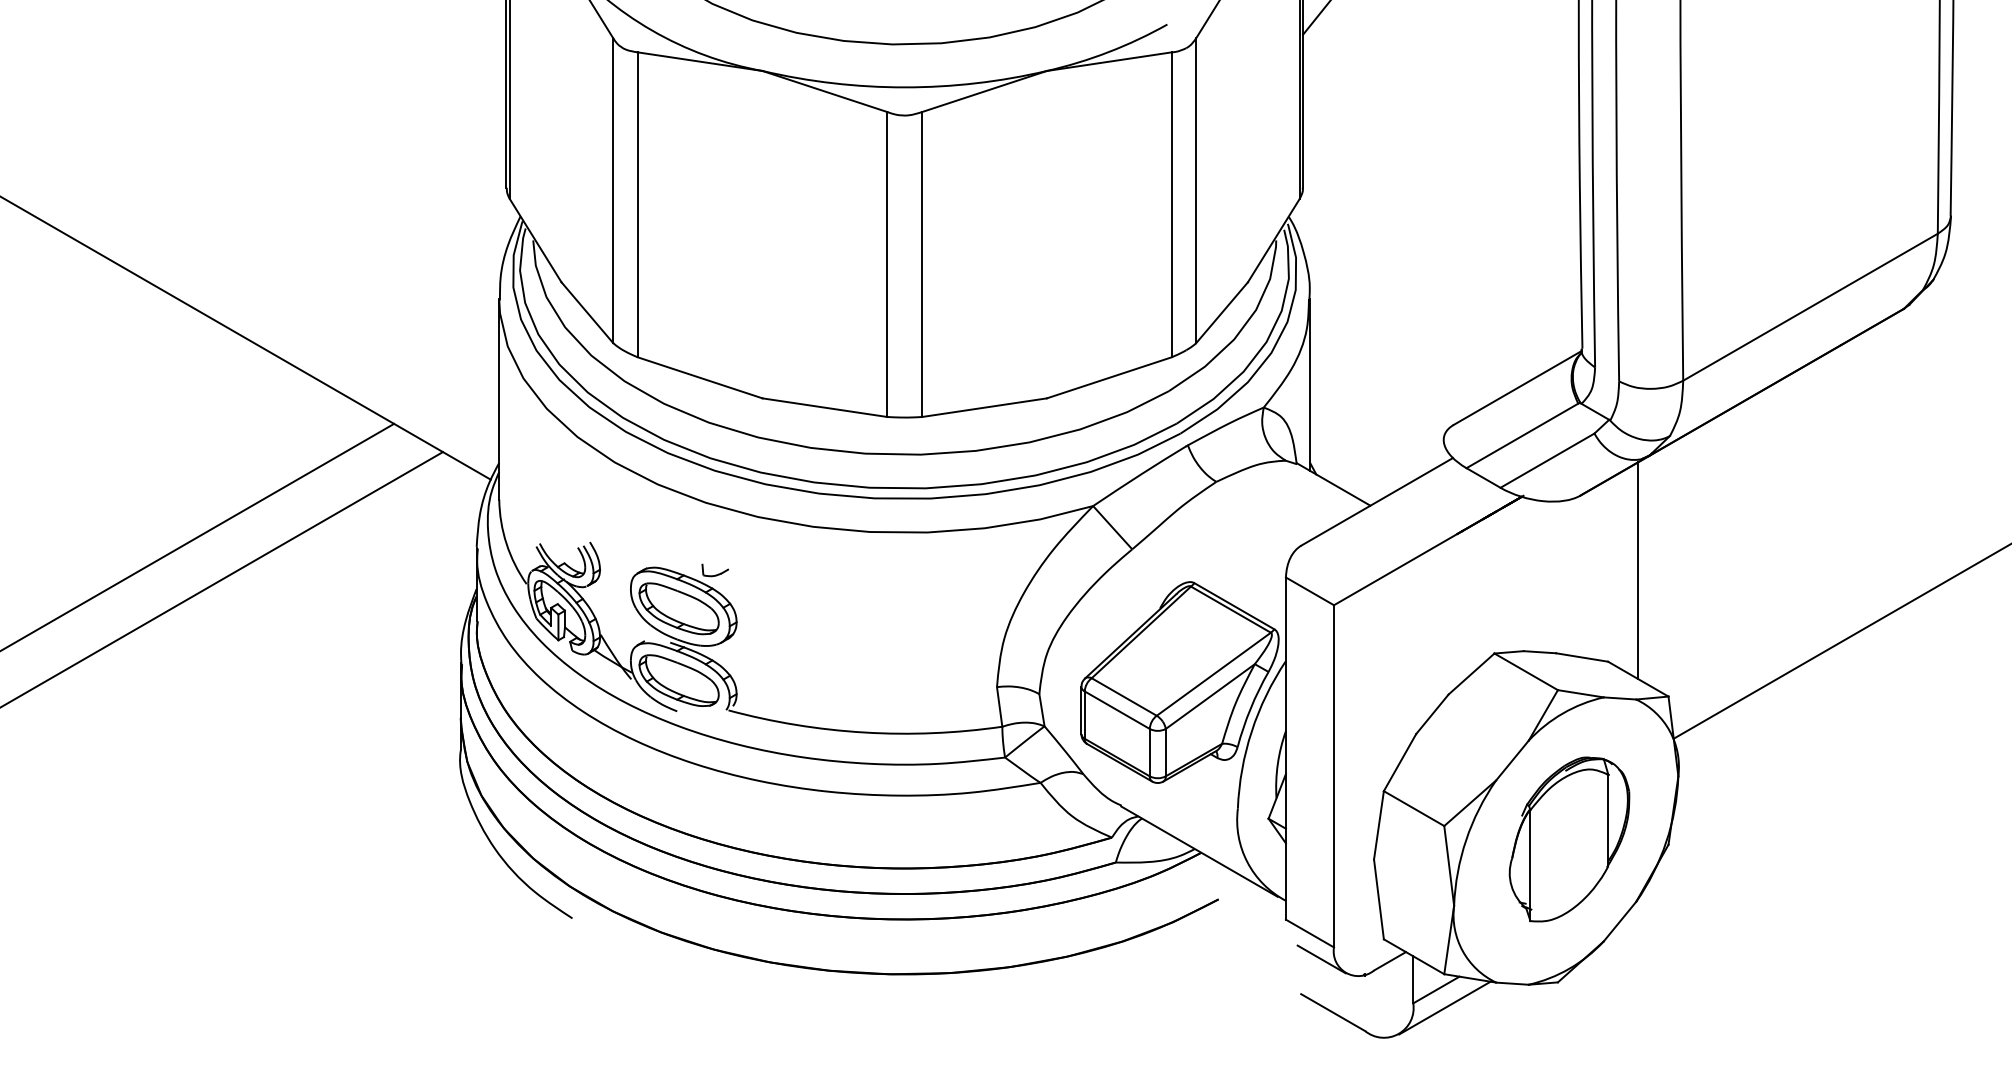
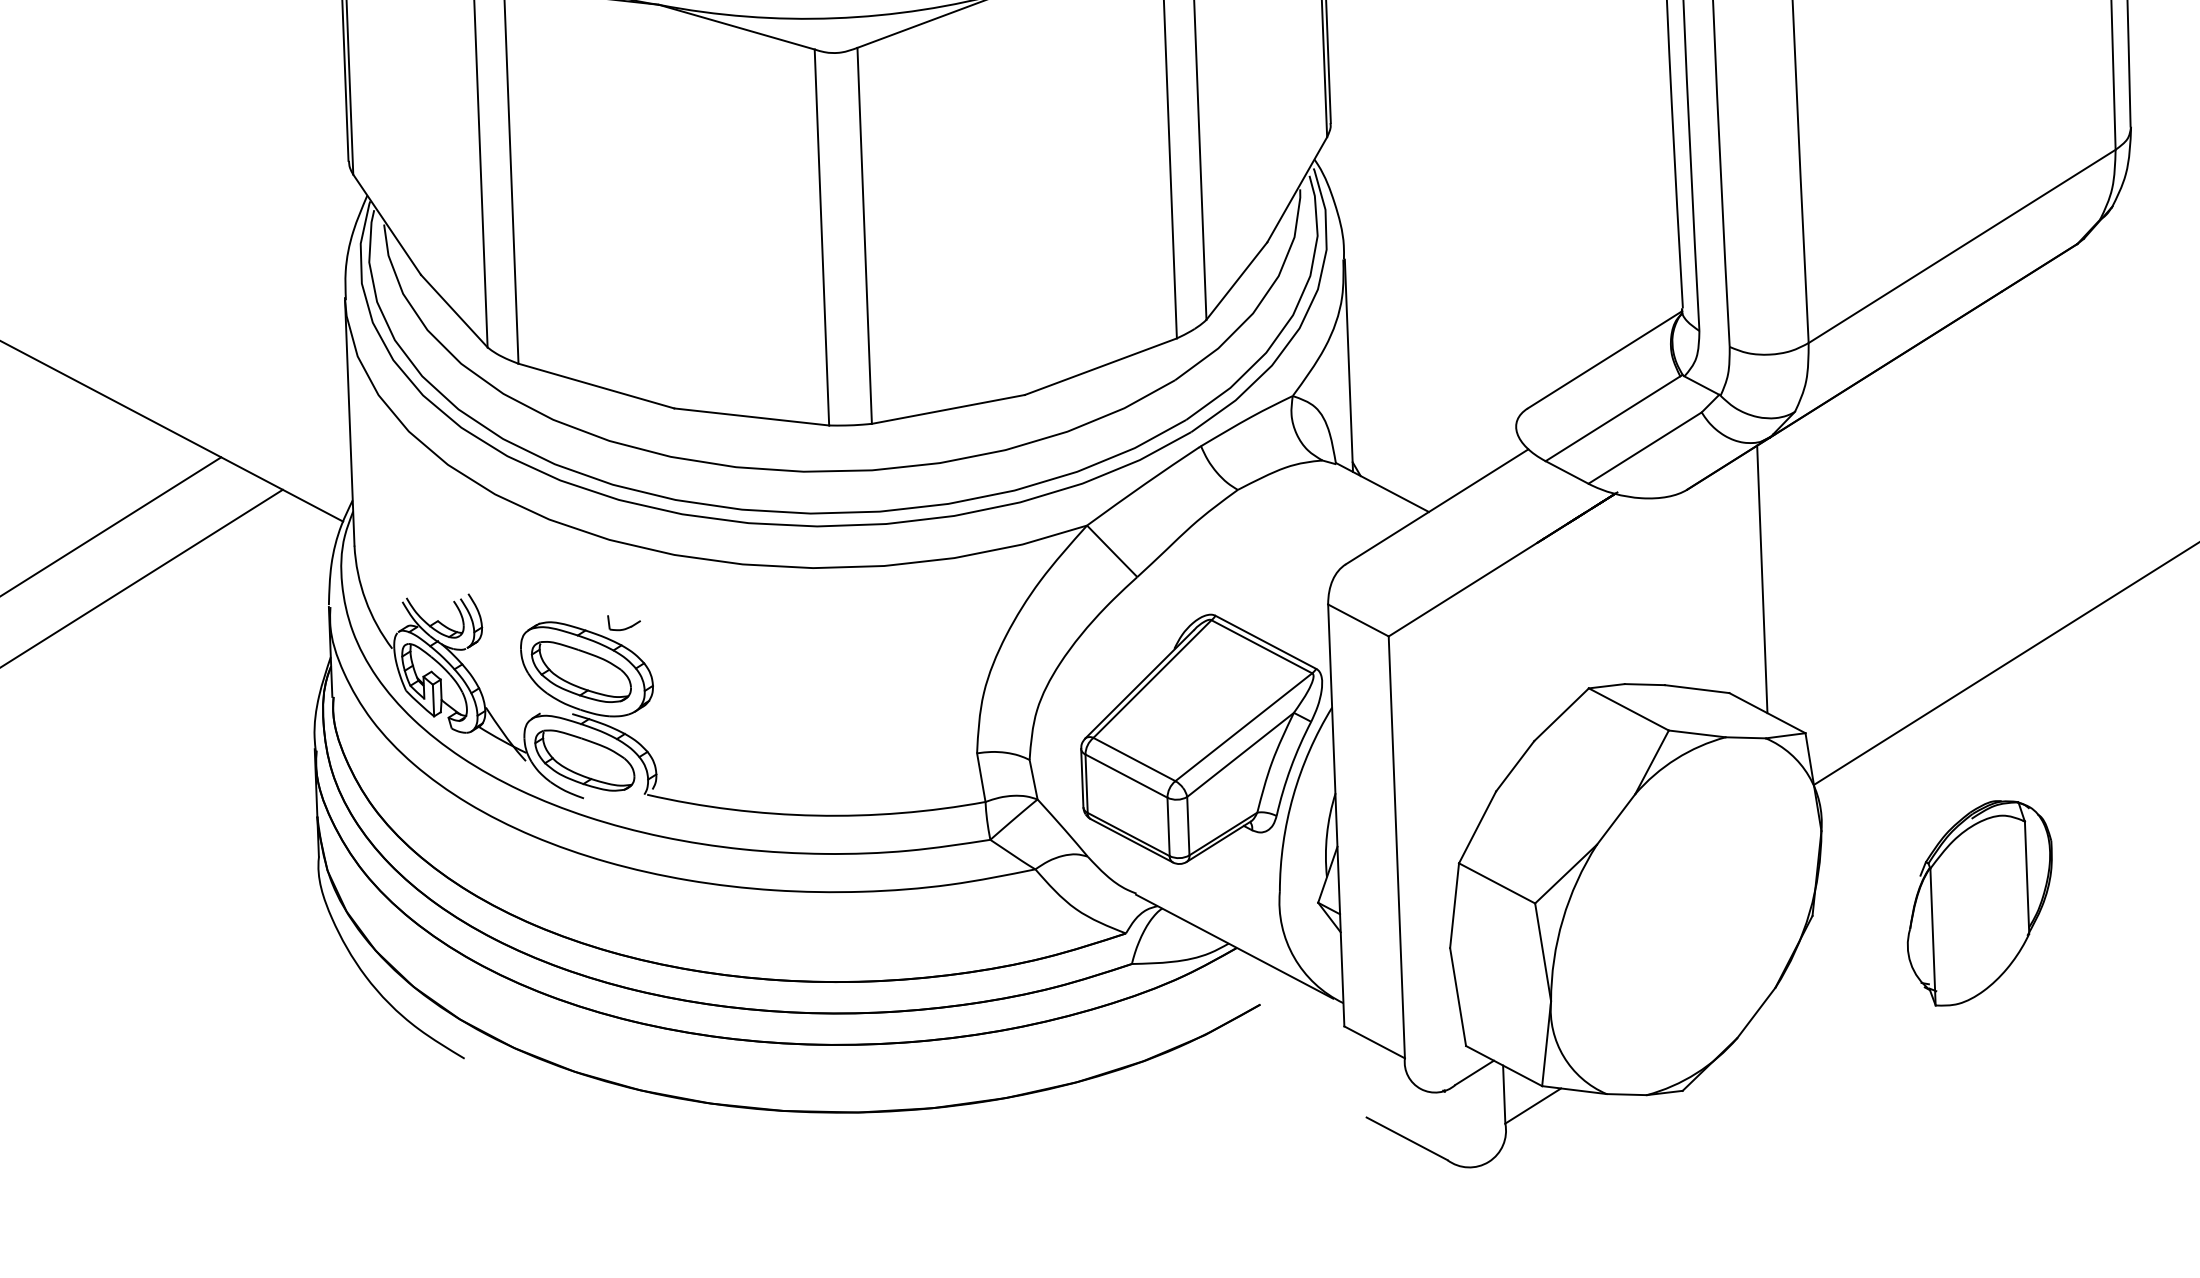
part: (1569, 839) -> (1979, 902), moved
line: (1321, 959) -> (1390, 1073), removed
line: (1444, 1007) -> (1544, 1127), removed

